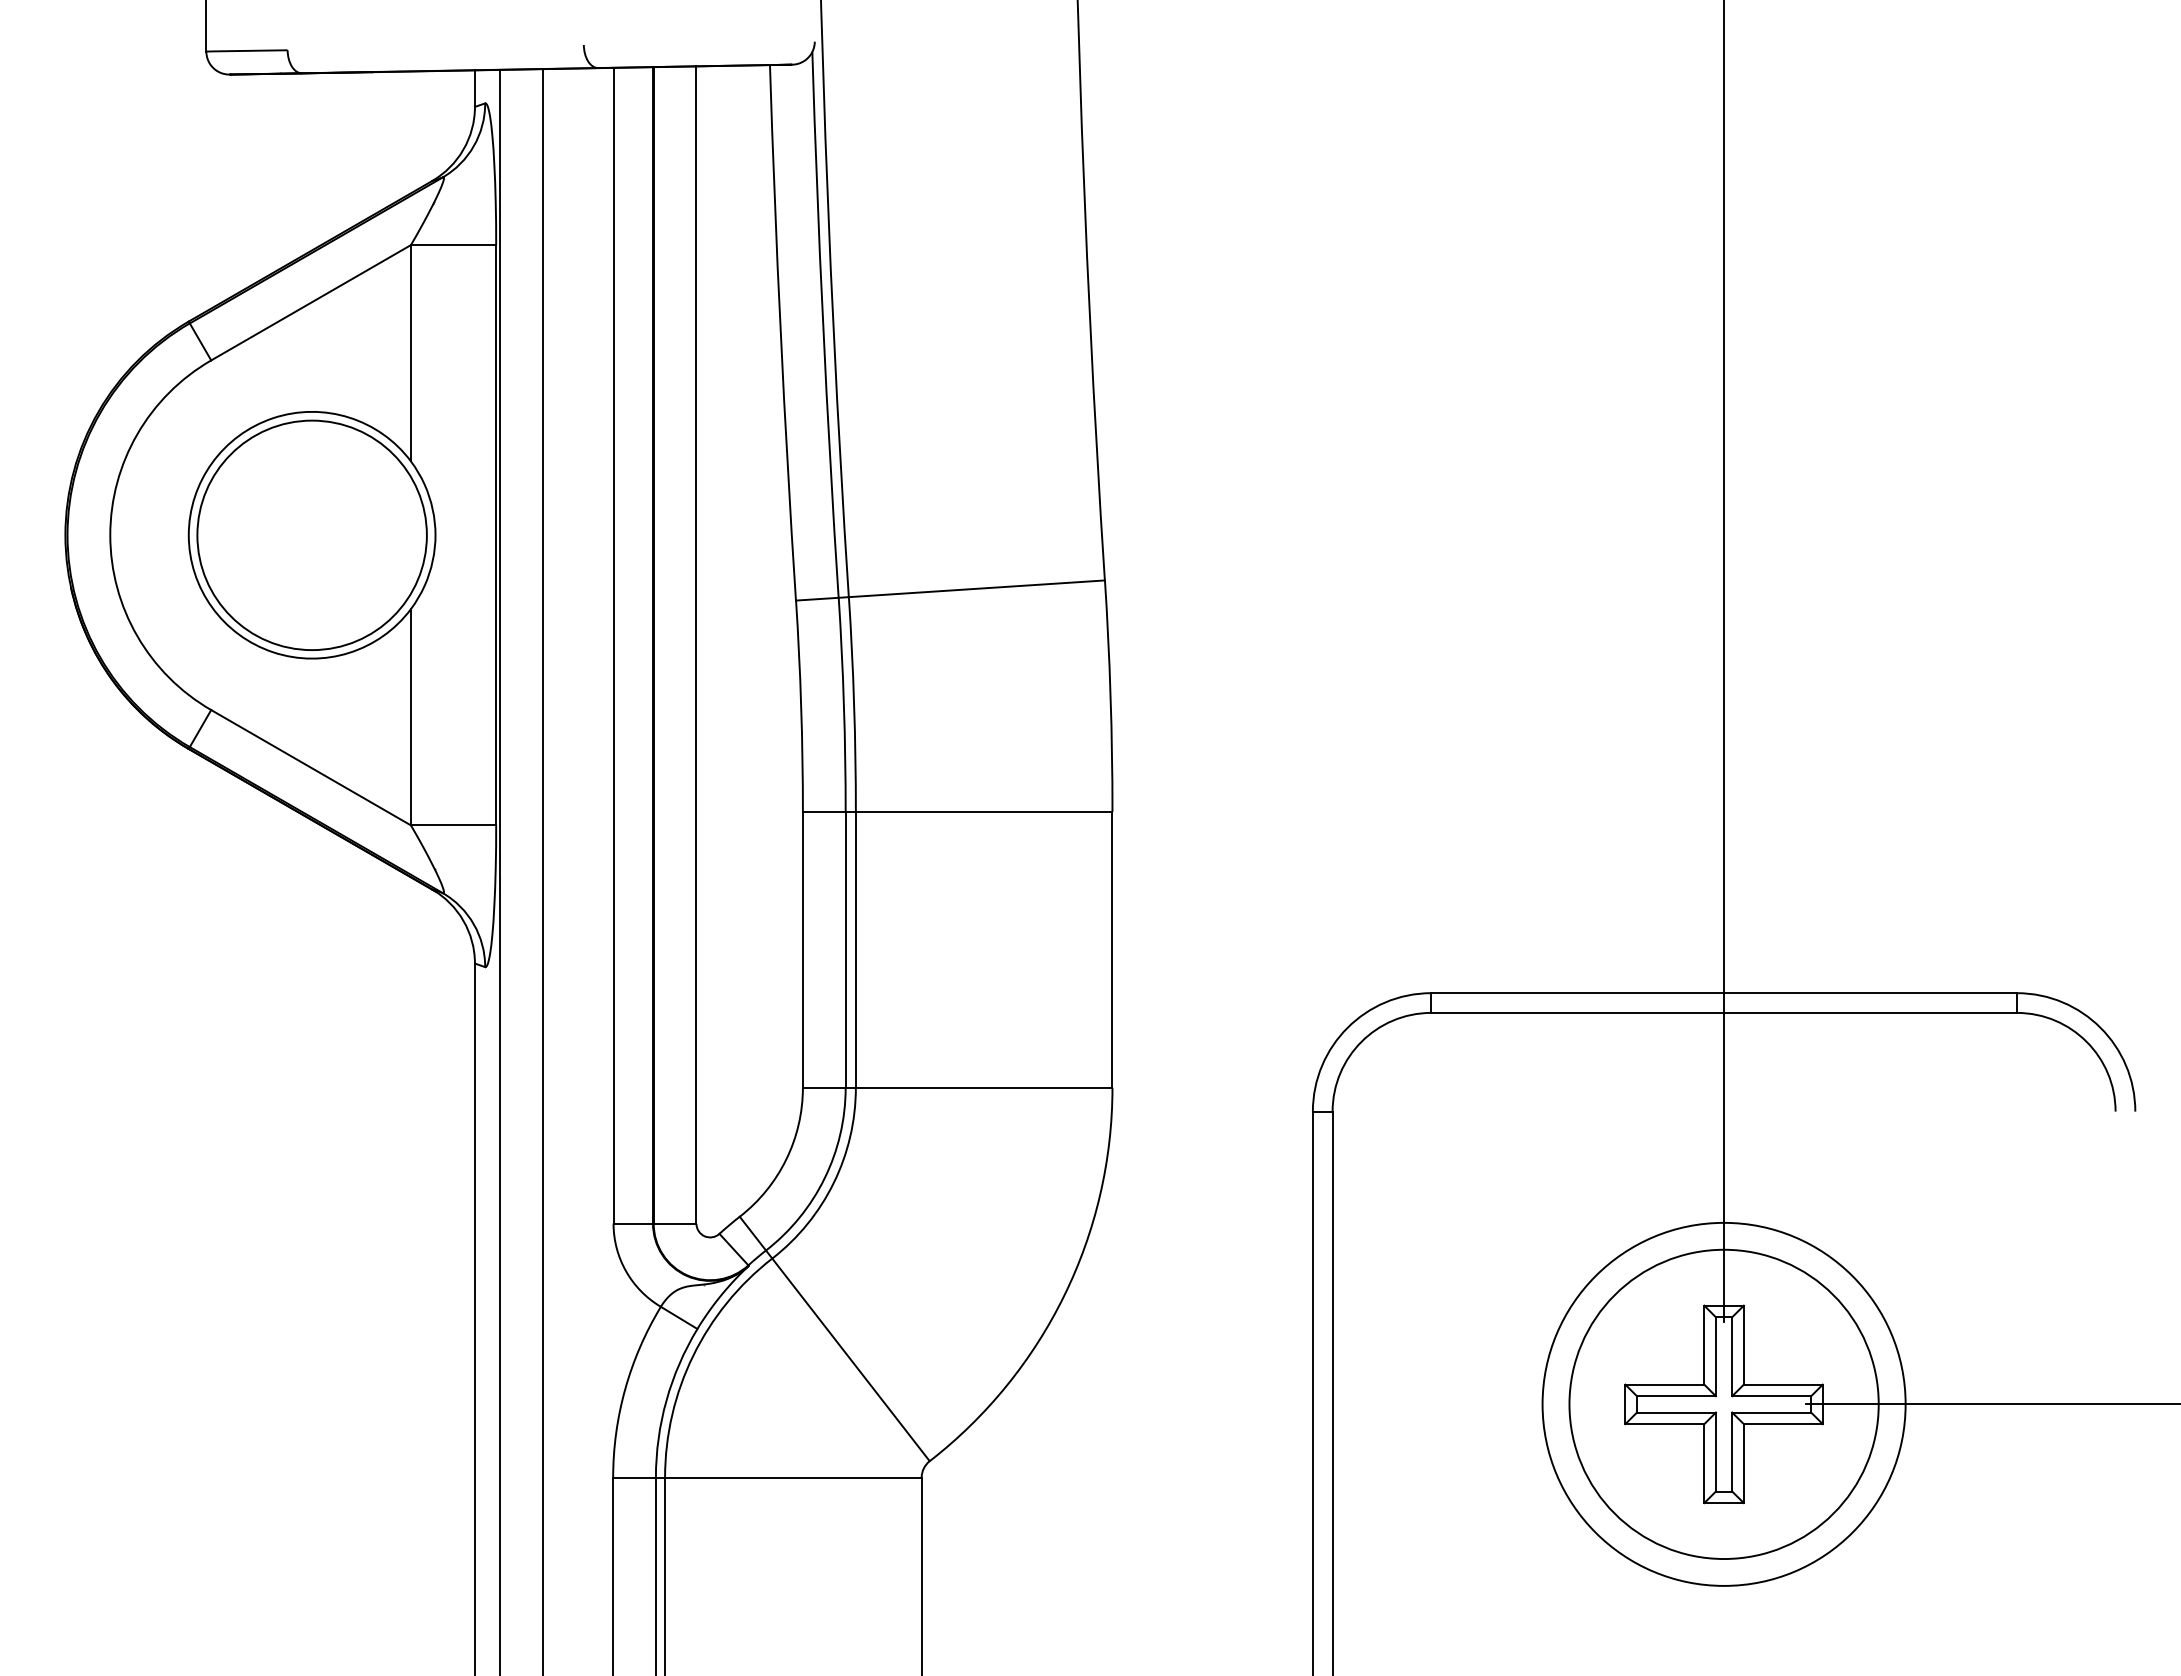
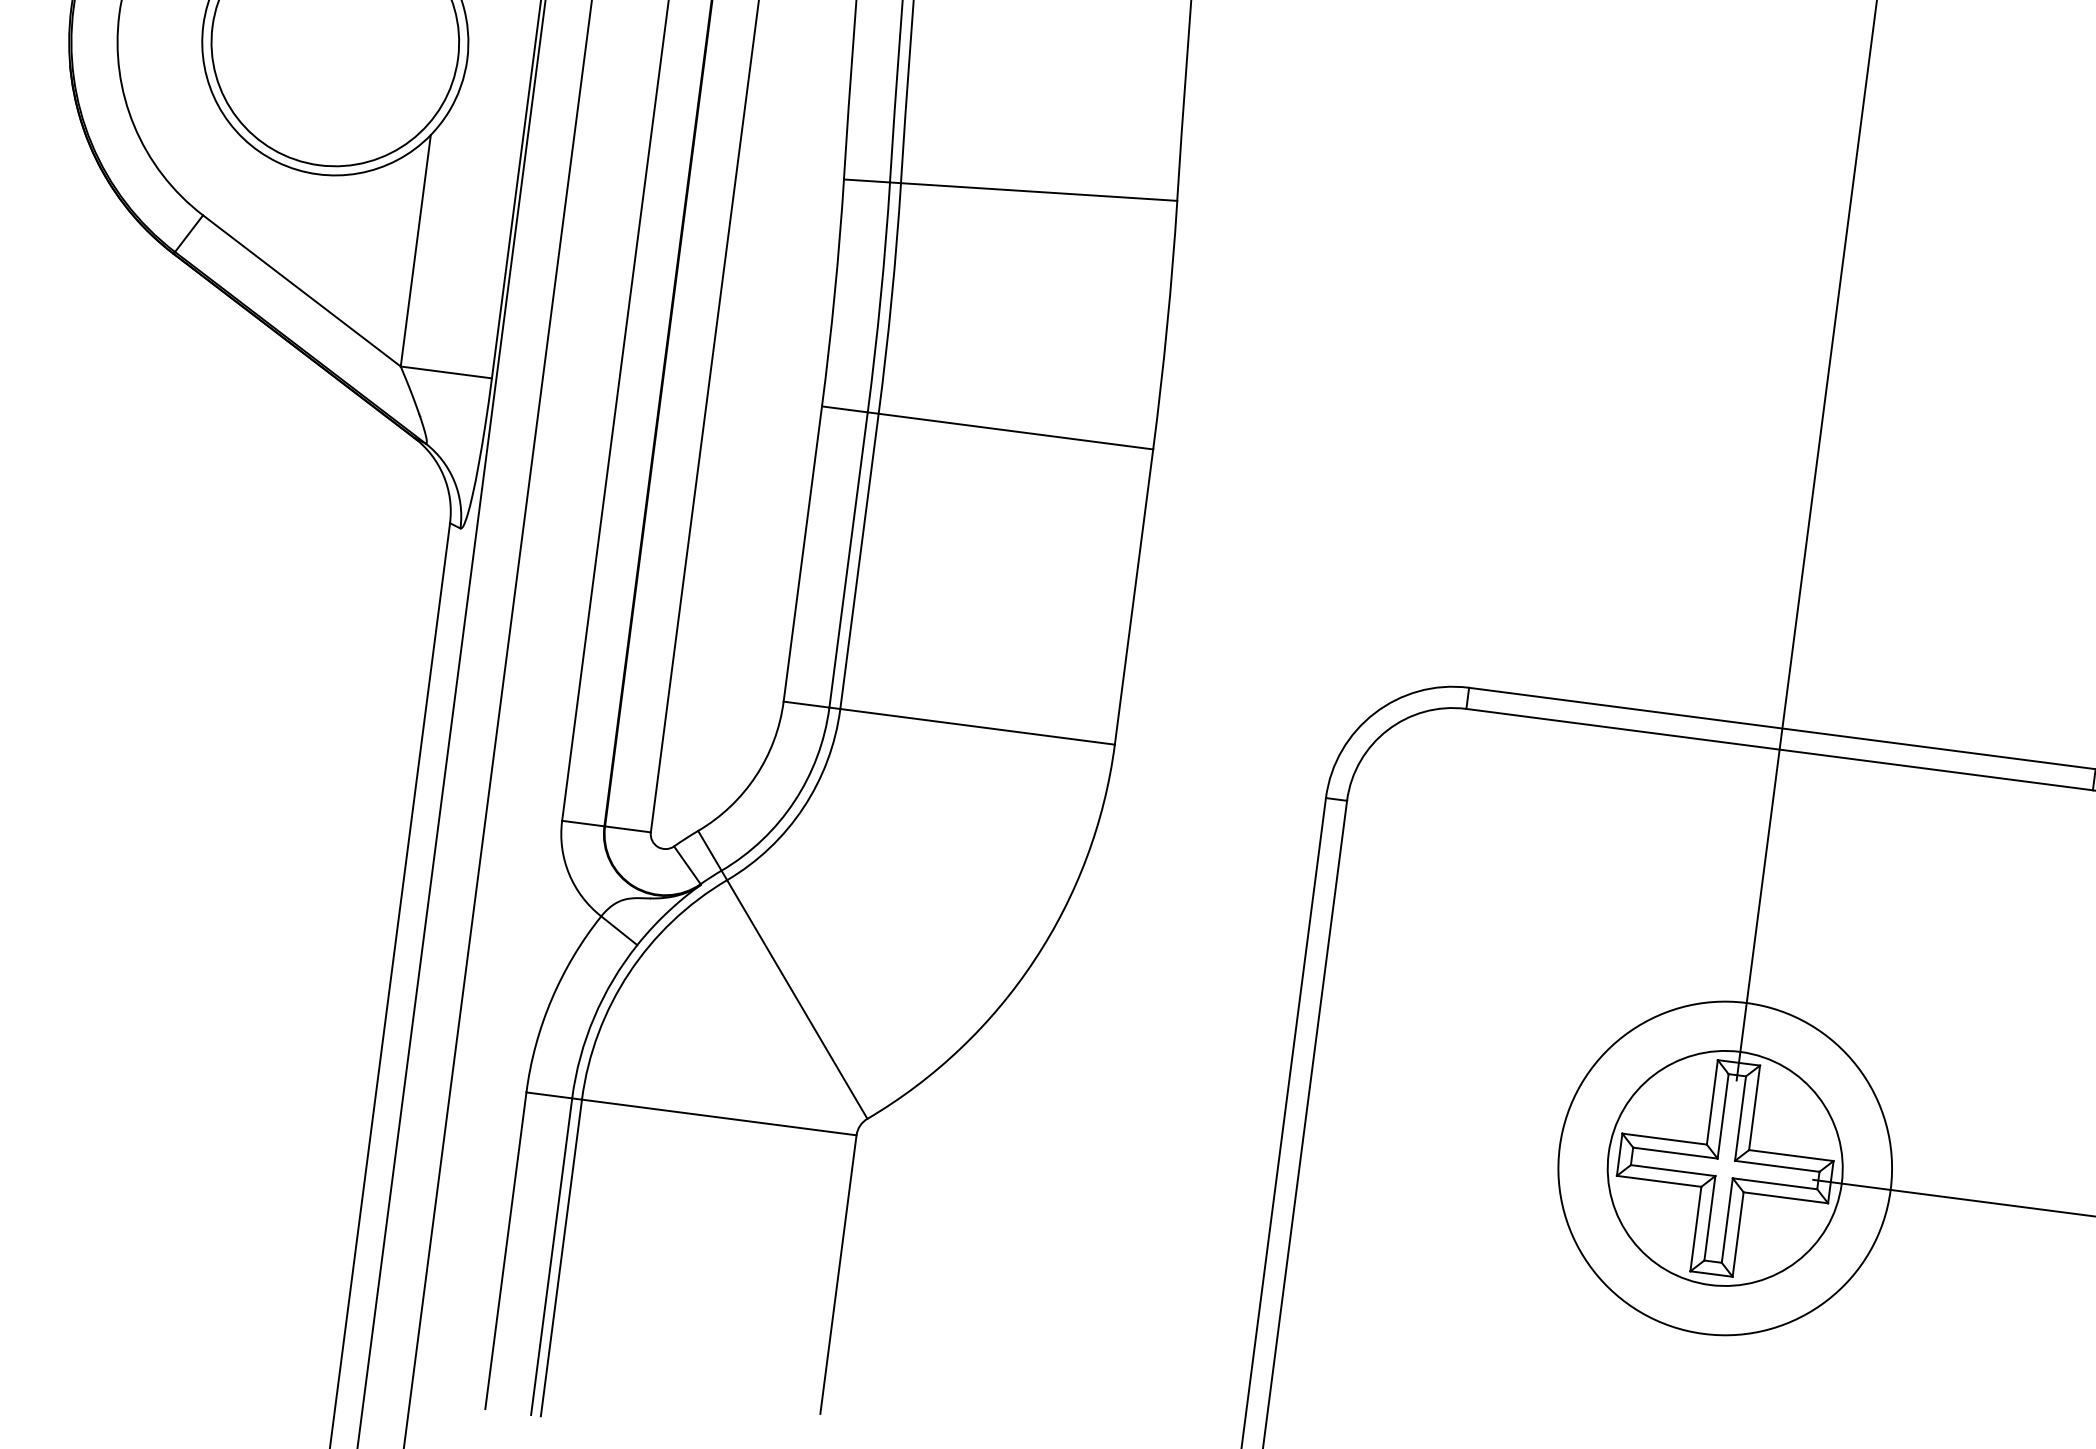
circle: (1723, 1403) -> (1724, 1167), size x0.6

